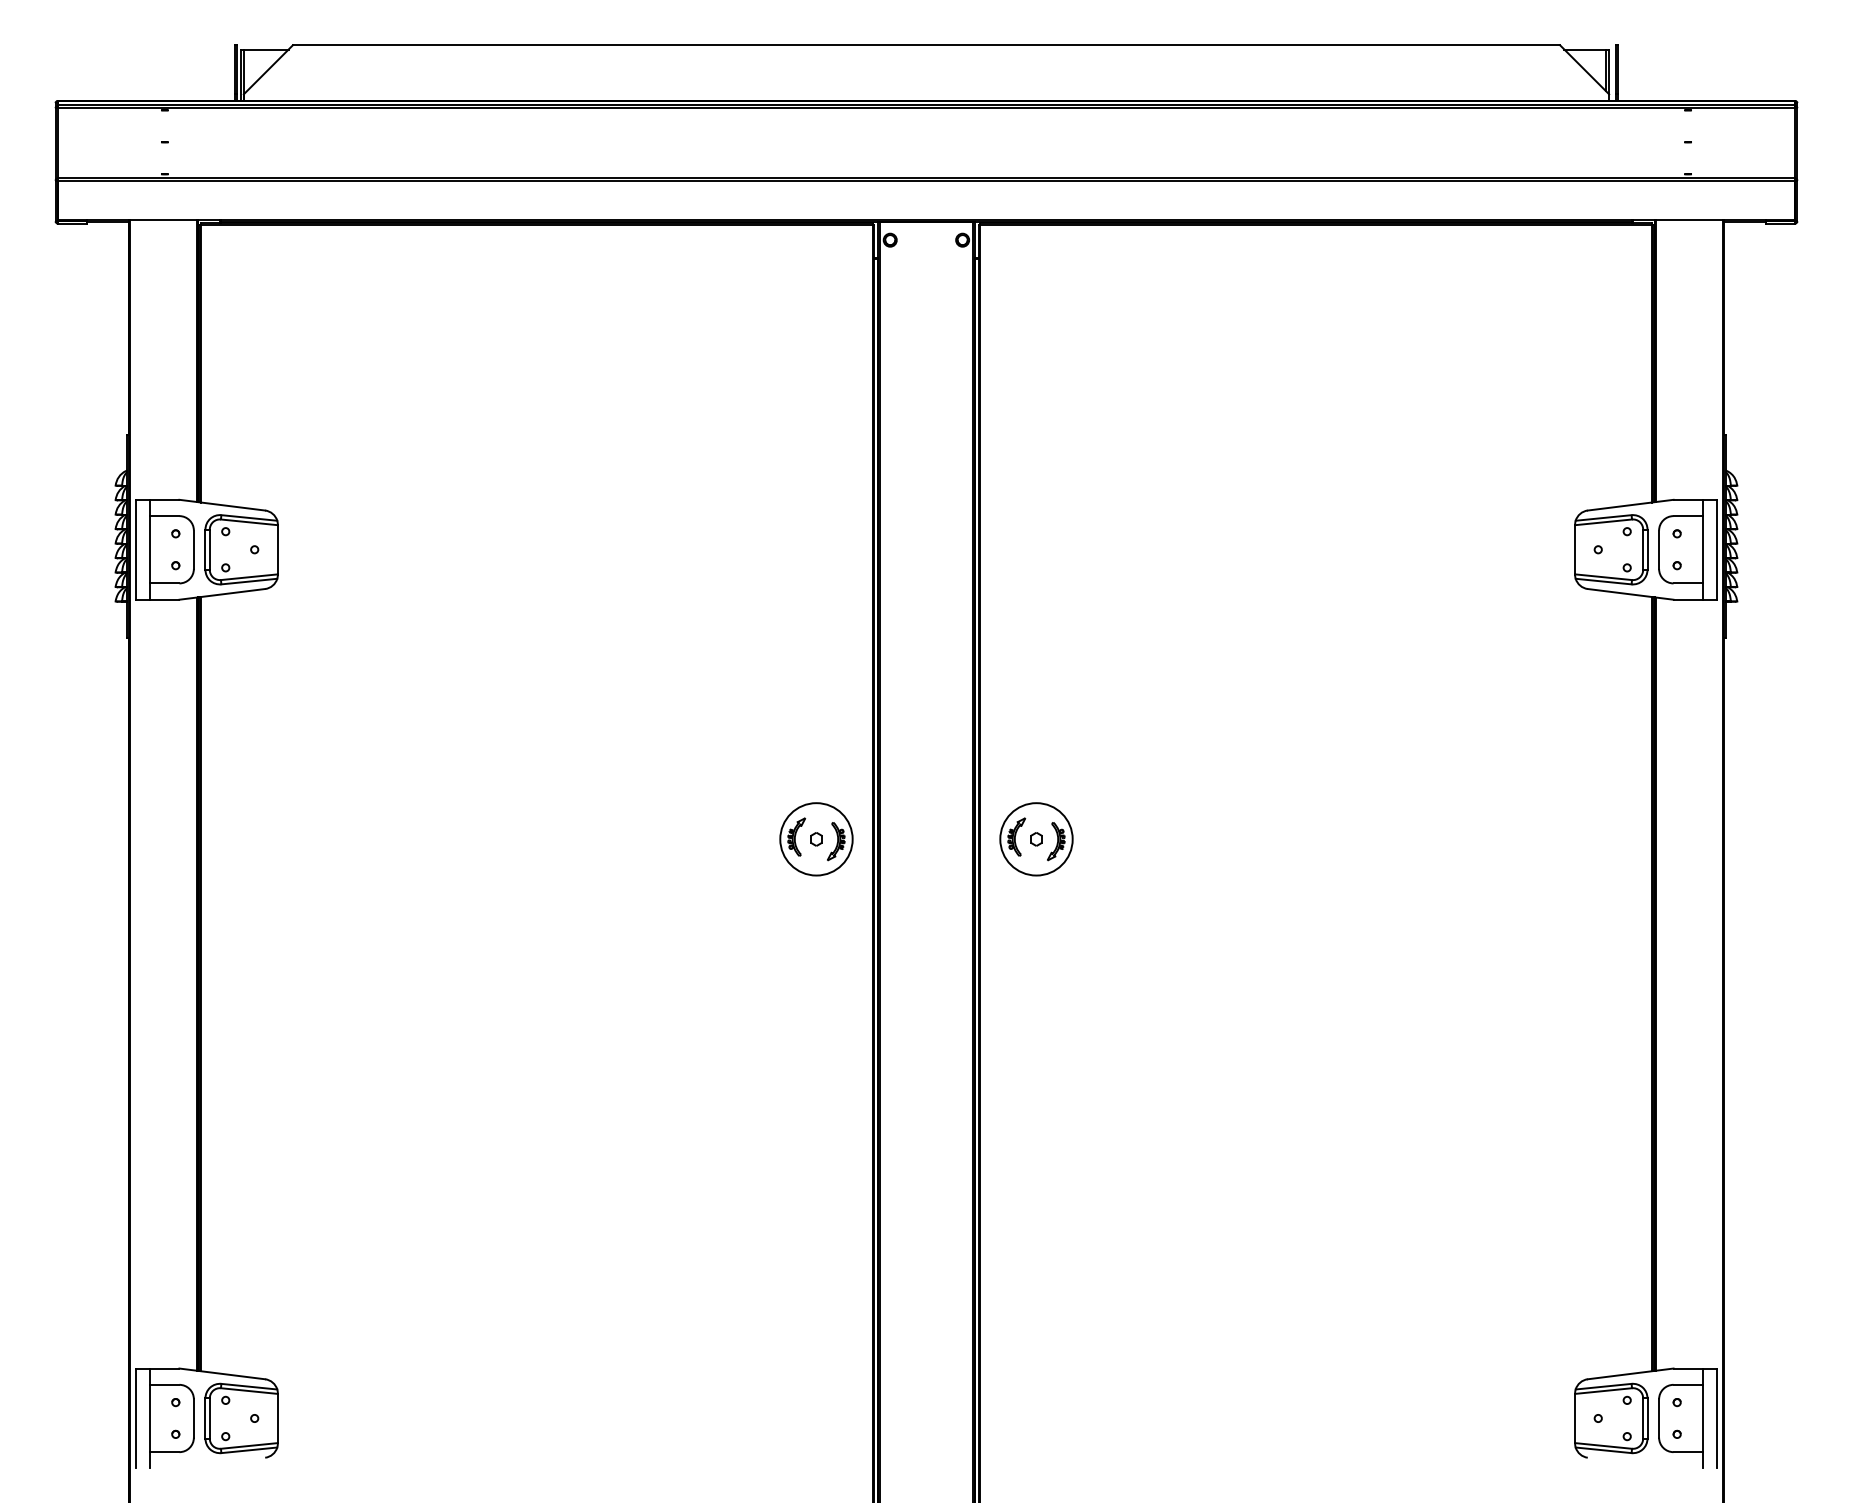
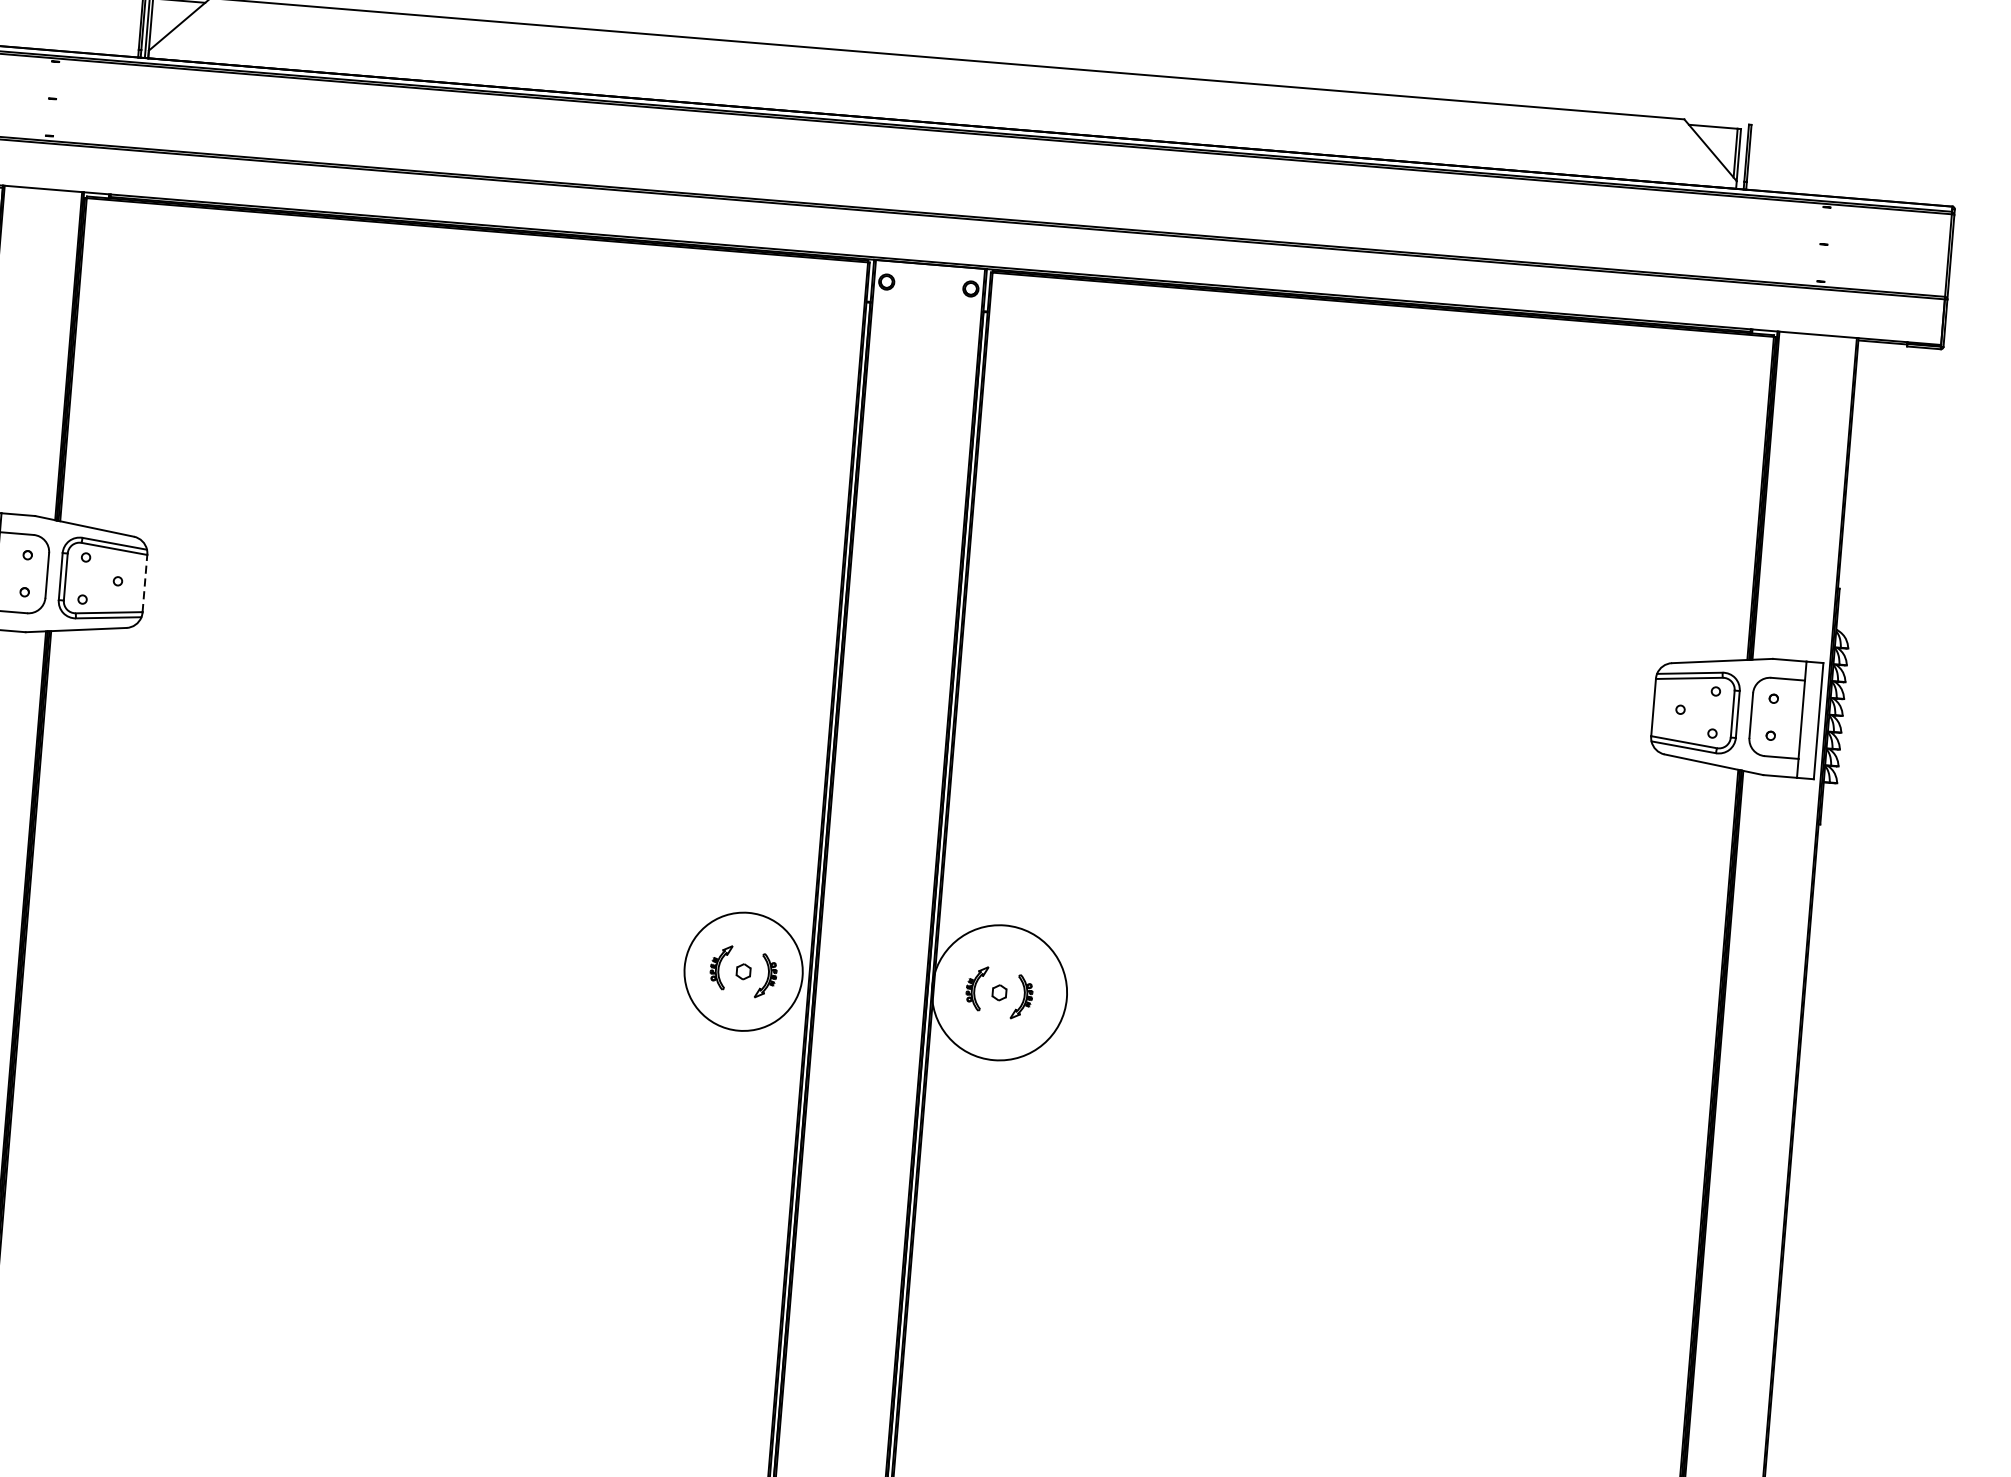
line: (277, 549) -> (144, 583), solid -> dashed
circle: (816, 839) -> (743, 971), size x1.4
circle: (1036, 839) -> (999, 993), size x1.6

